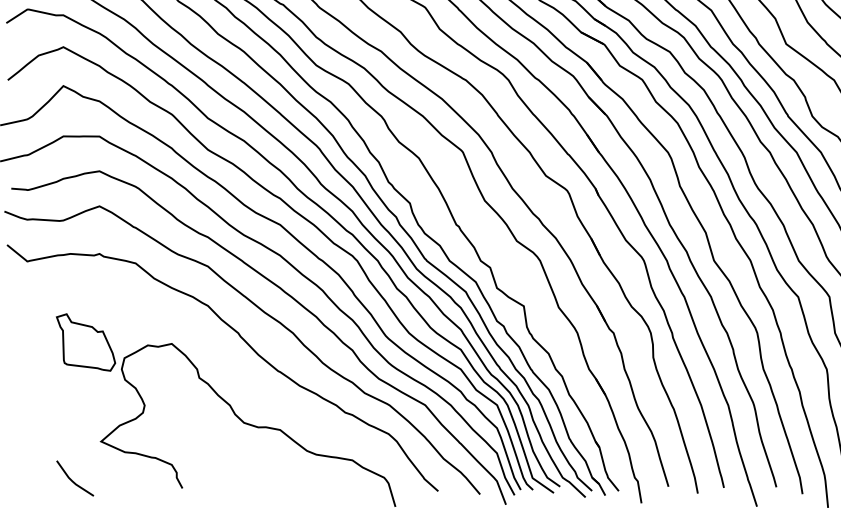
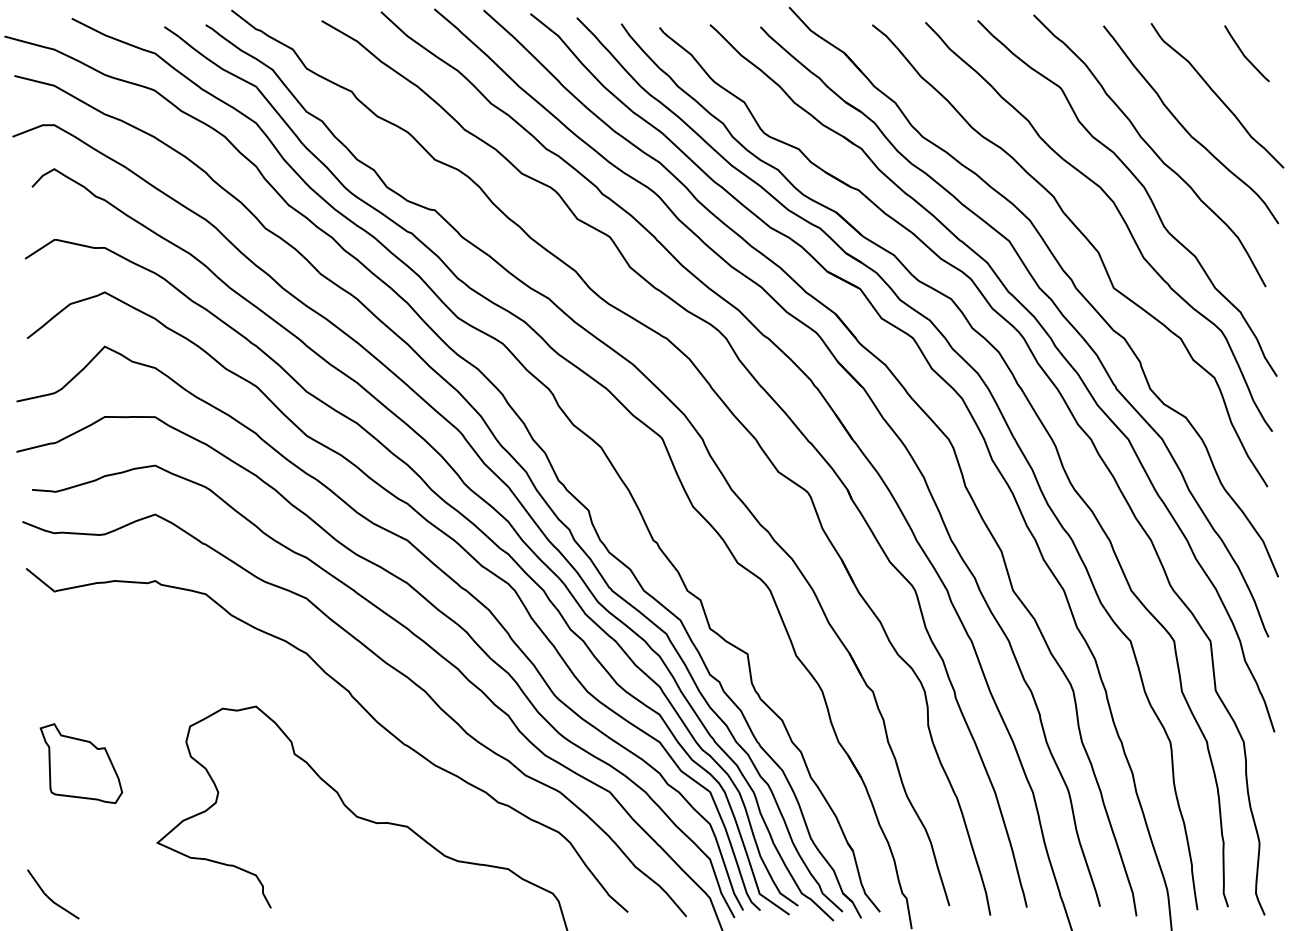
part: (86, 342) -> (81, 763), moved
line: (72, 480) -> (49, 897), moved

